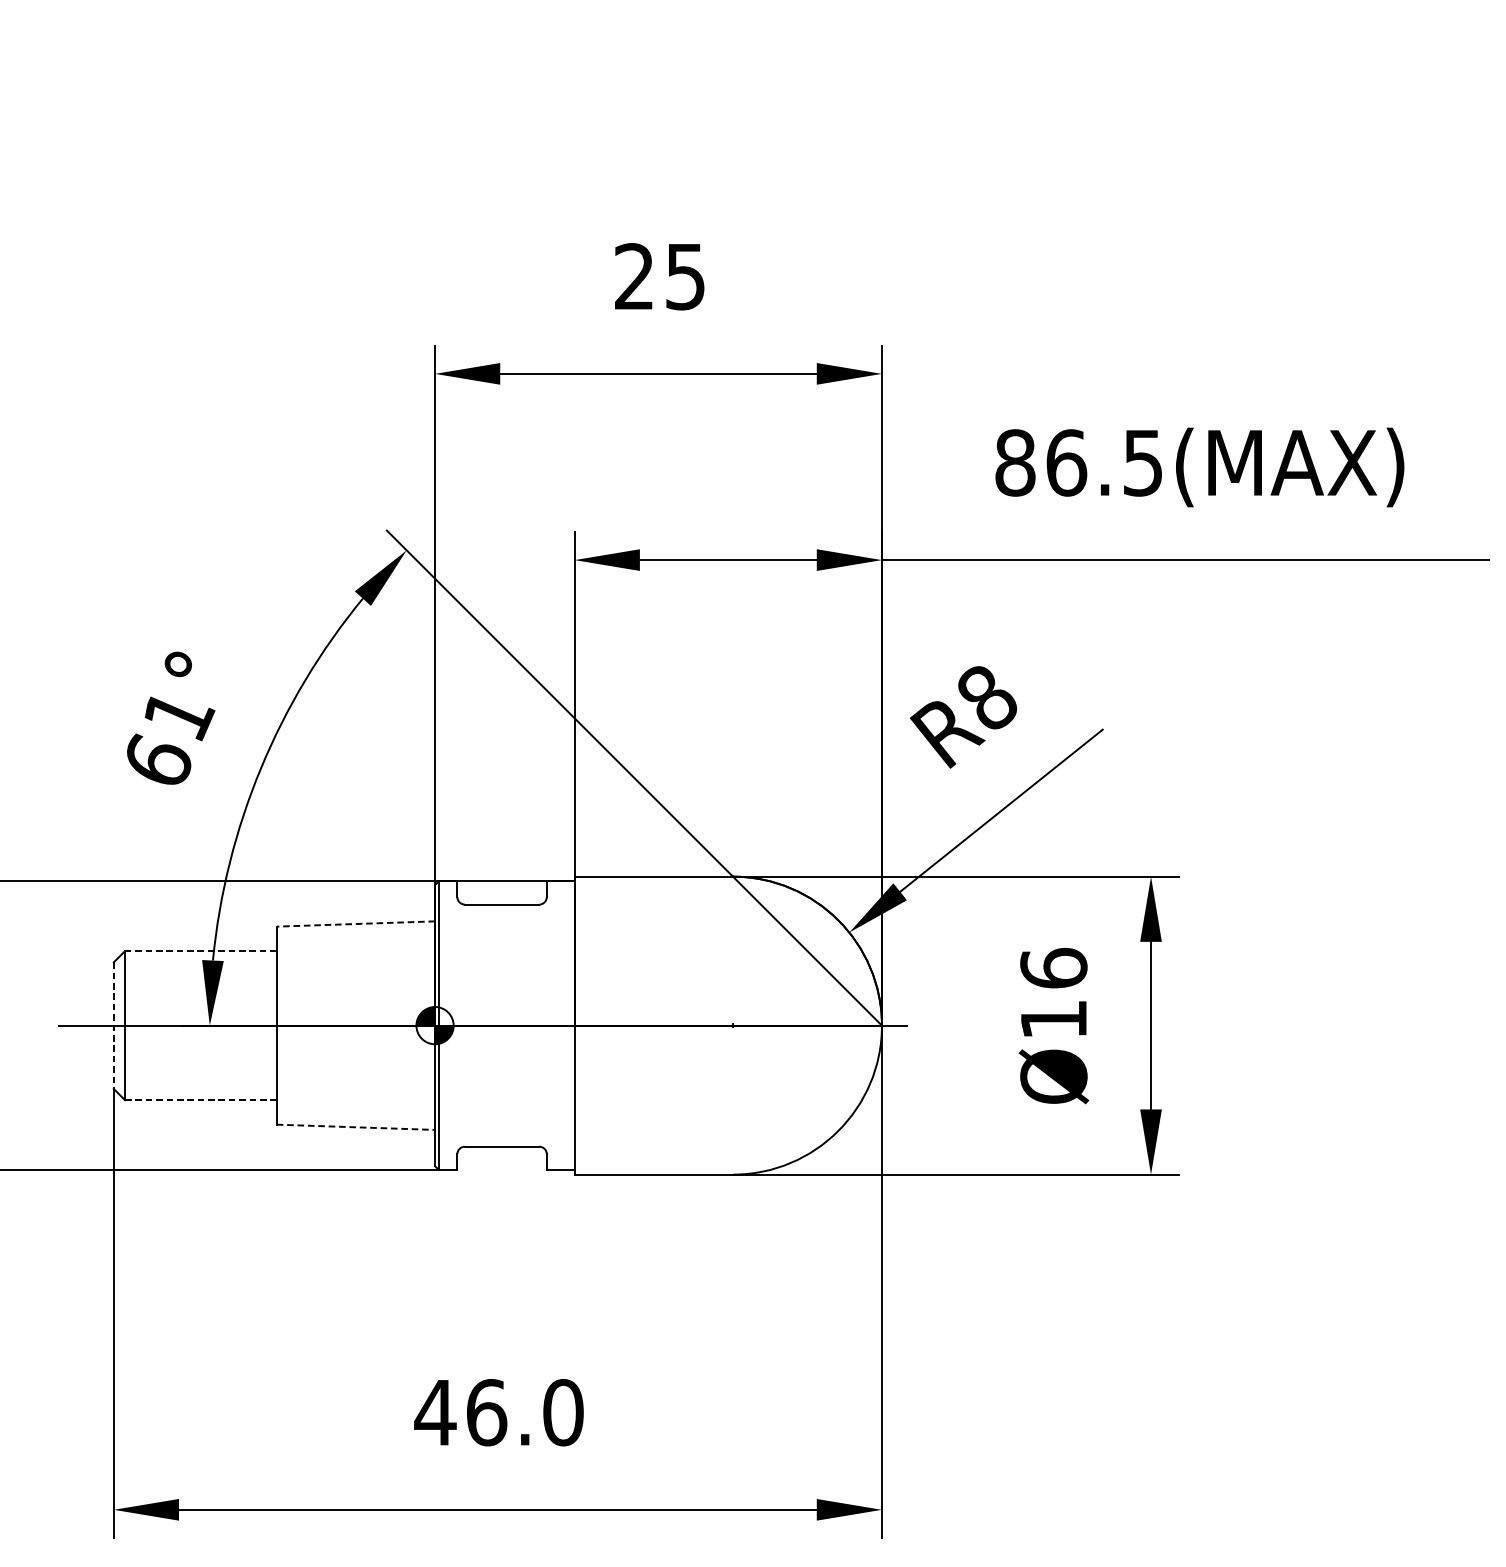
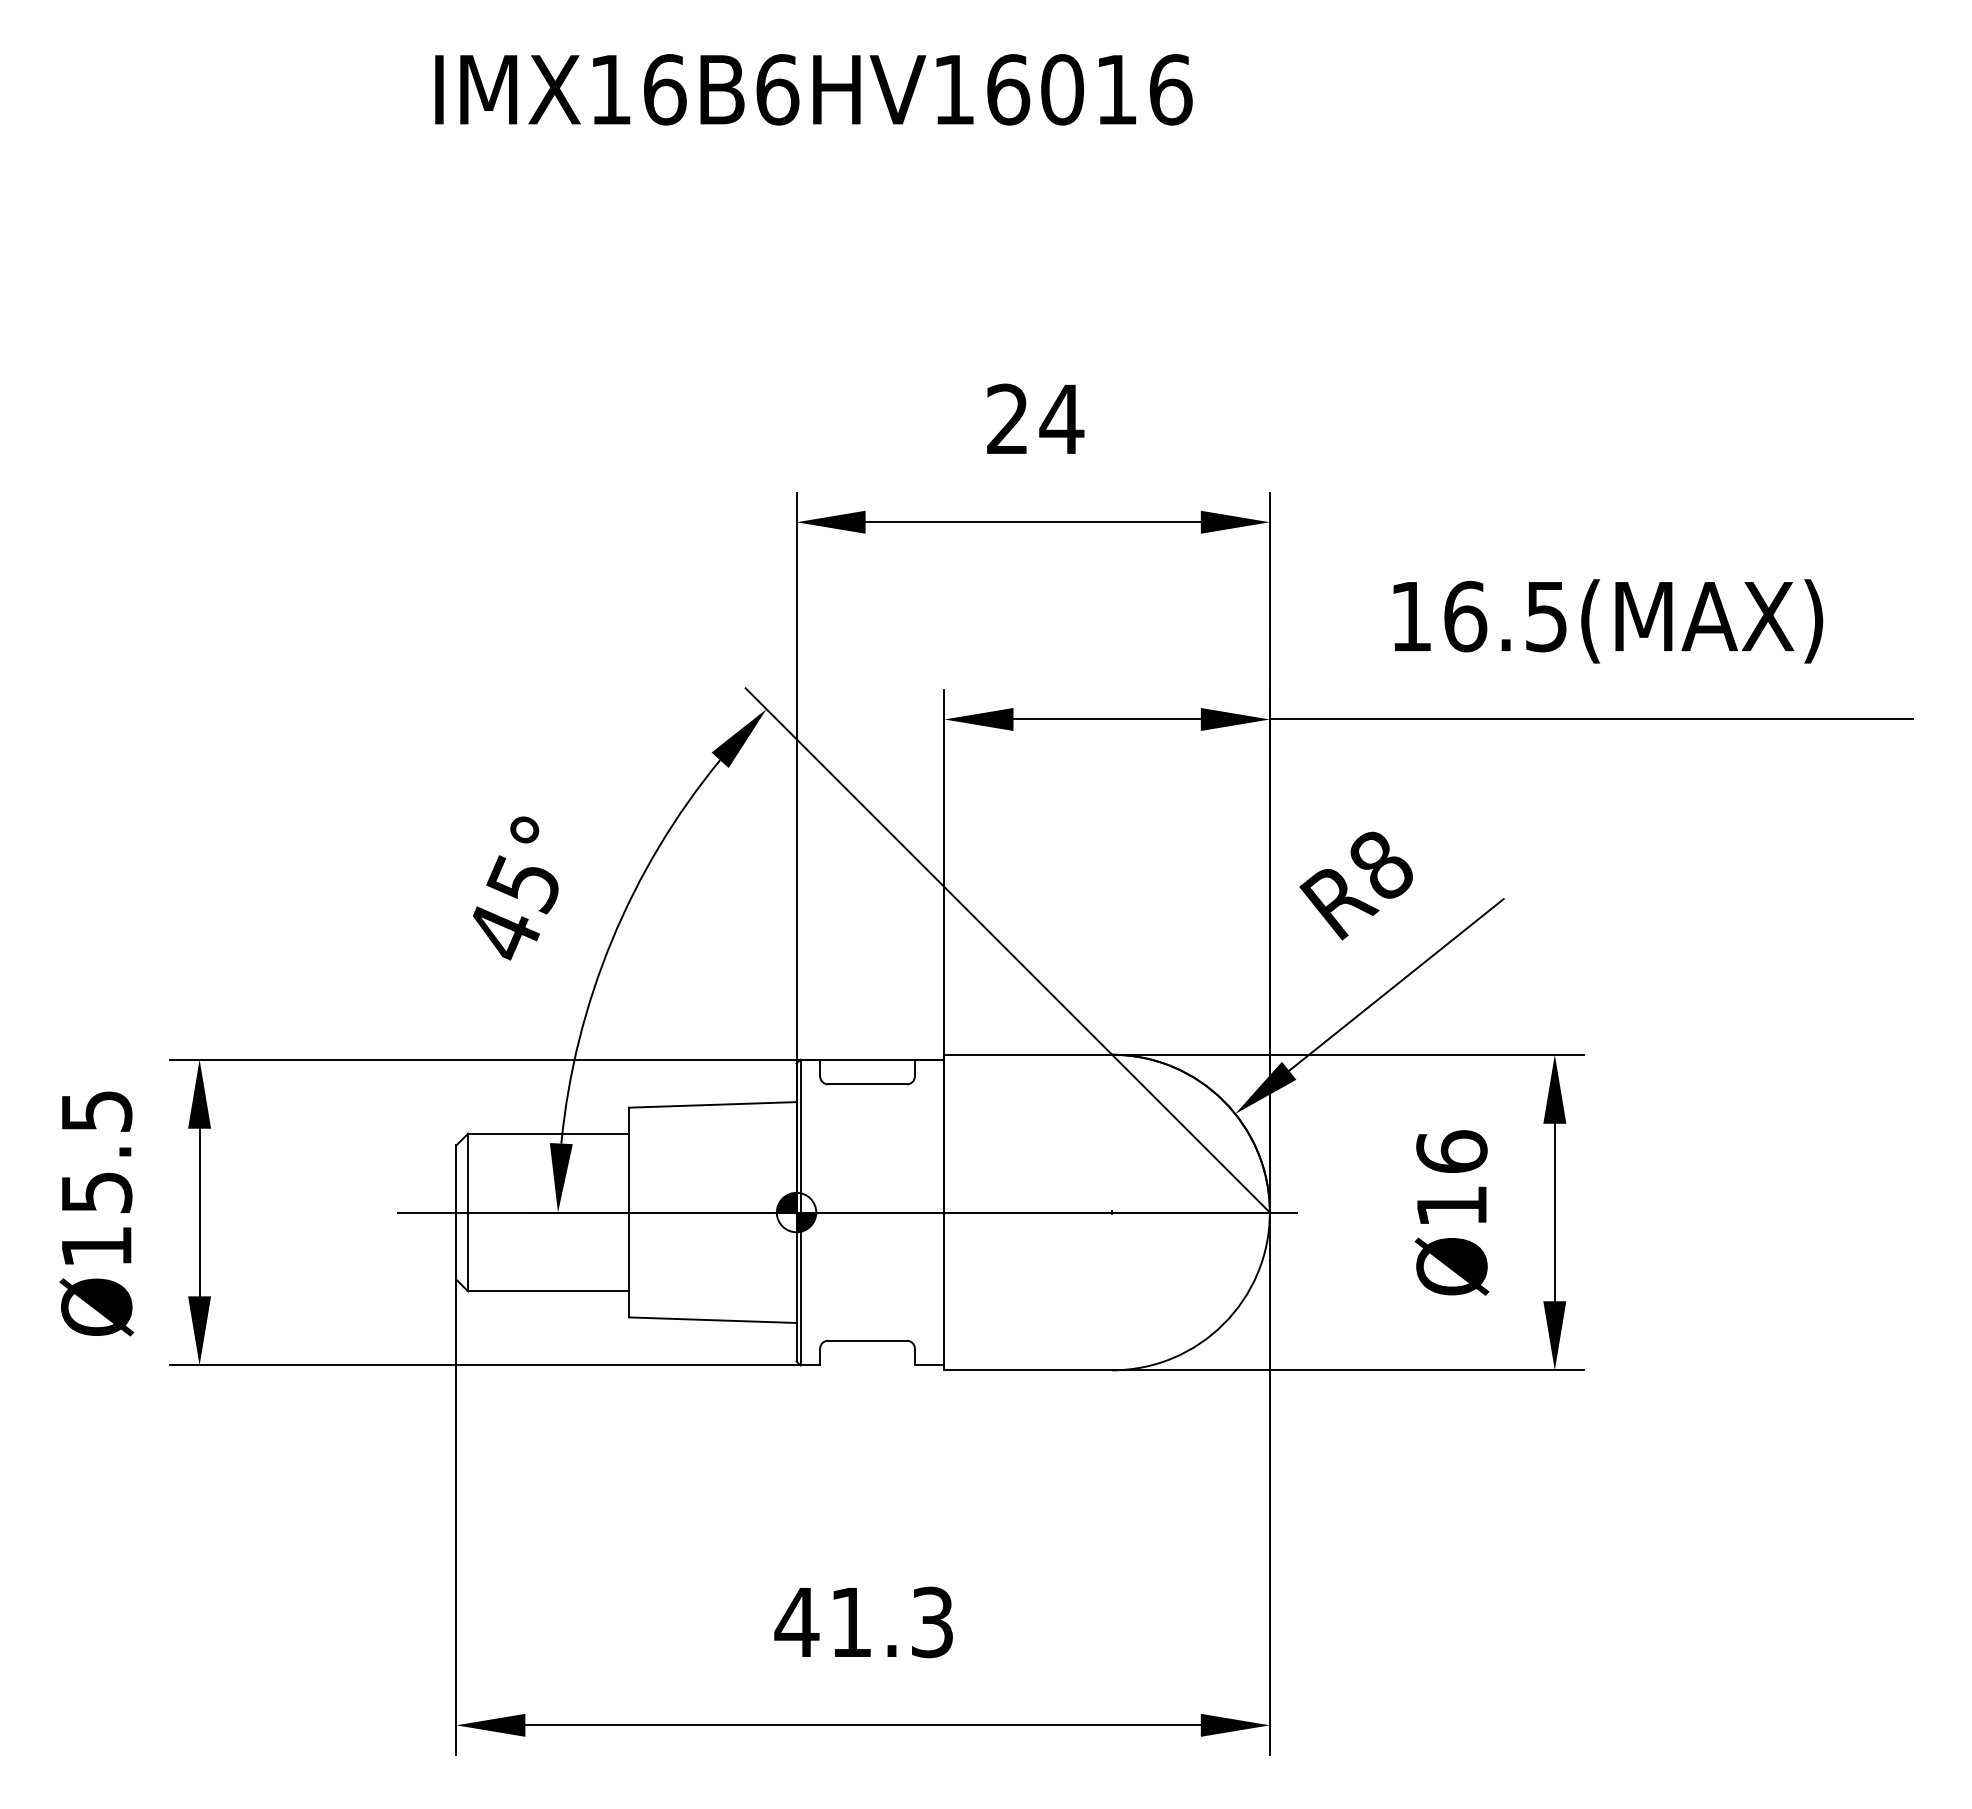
text: (685, 276) -> (1061, 419), 25 -> 24
text: (1015, 462) -> (1411, 616), 86.5(MAX) -> 16.5(MAX)
text: (170, 737) -> (516, 907), 61° -> 45°
line: (355, 923) -> (712, 1104), dashed -> solid
line: (200, 951) -> (548, 1133), dashed -> solid
line: (113, 1026) -> (456, 1213), dashed -> solid
line: (201, 1100) -> (549, 1291), dashed -> solid
line: (355, 1127) -> (712, 1320), dashed -> solid
text: (525, 1412) -> (892, 1622), 46.0 -> 41.3

